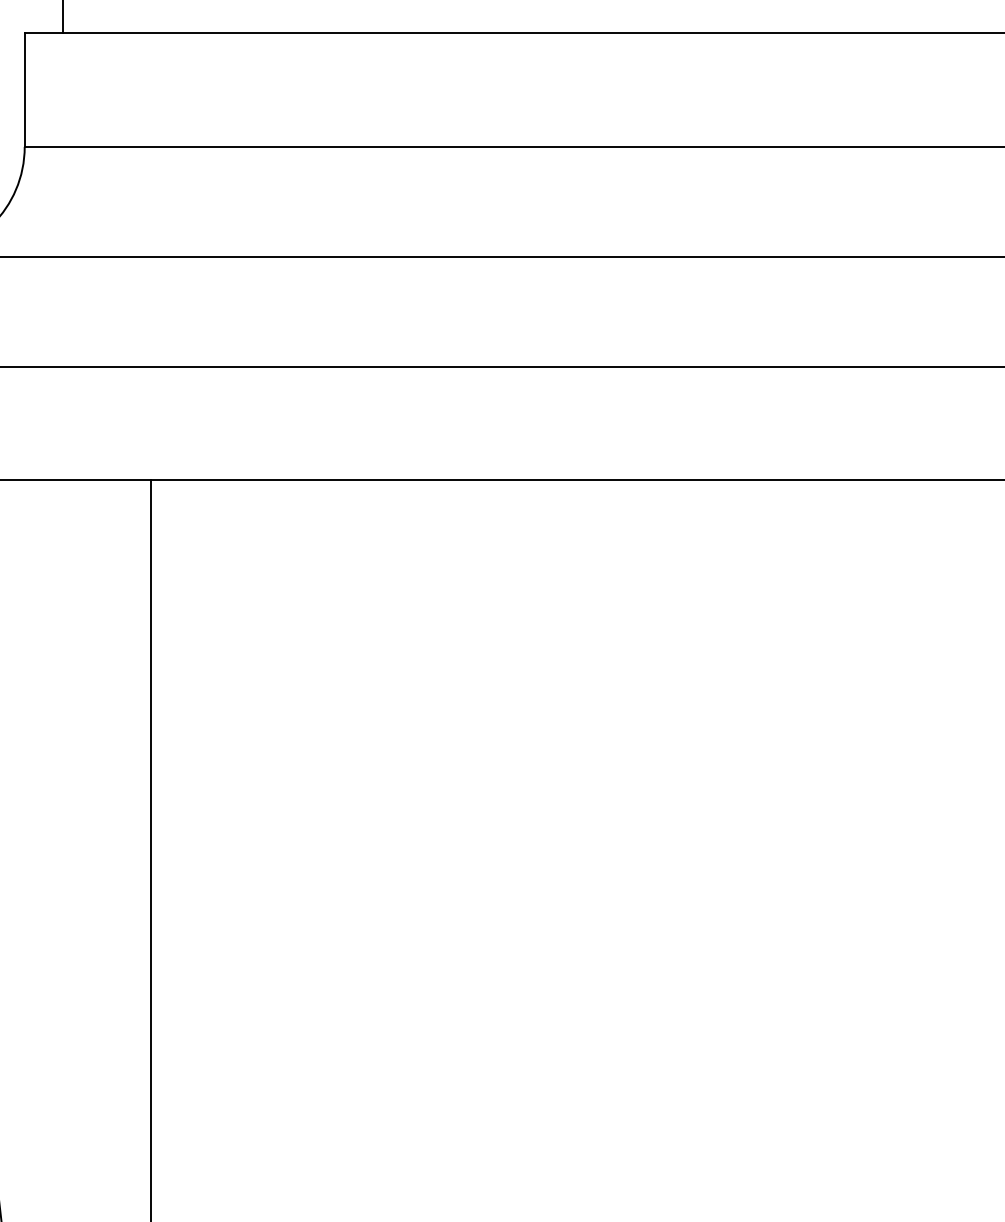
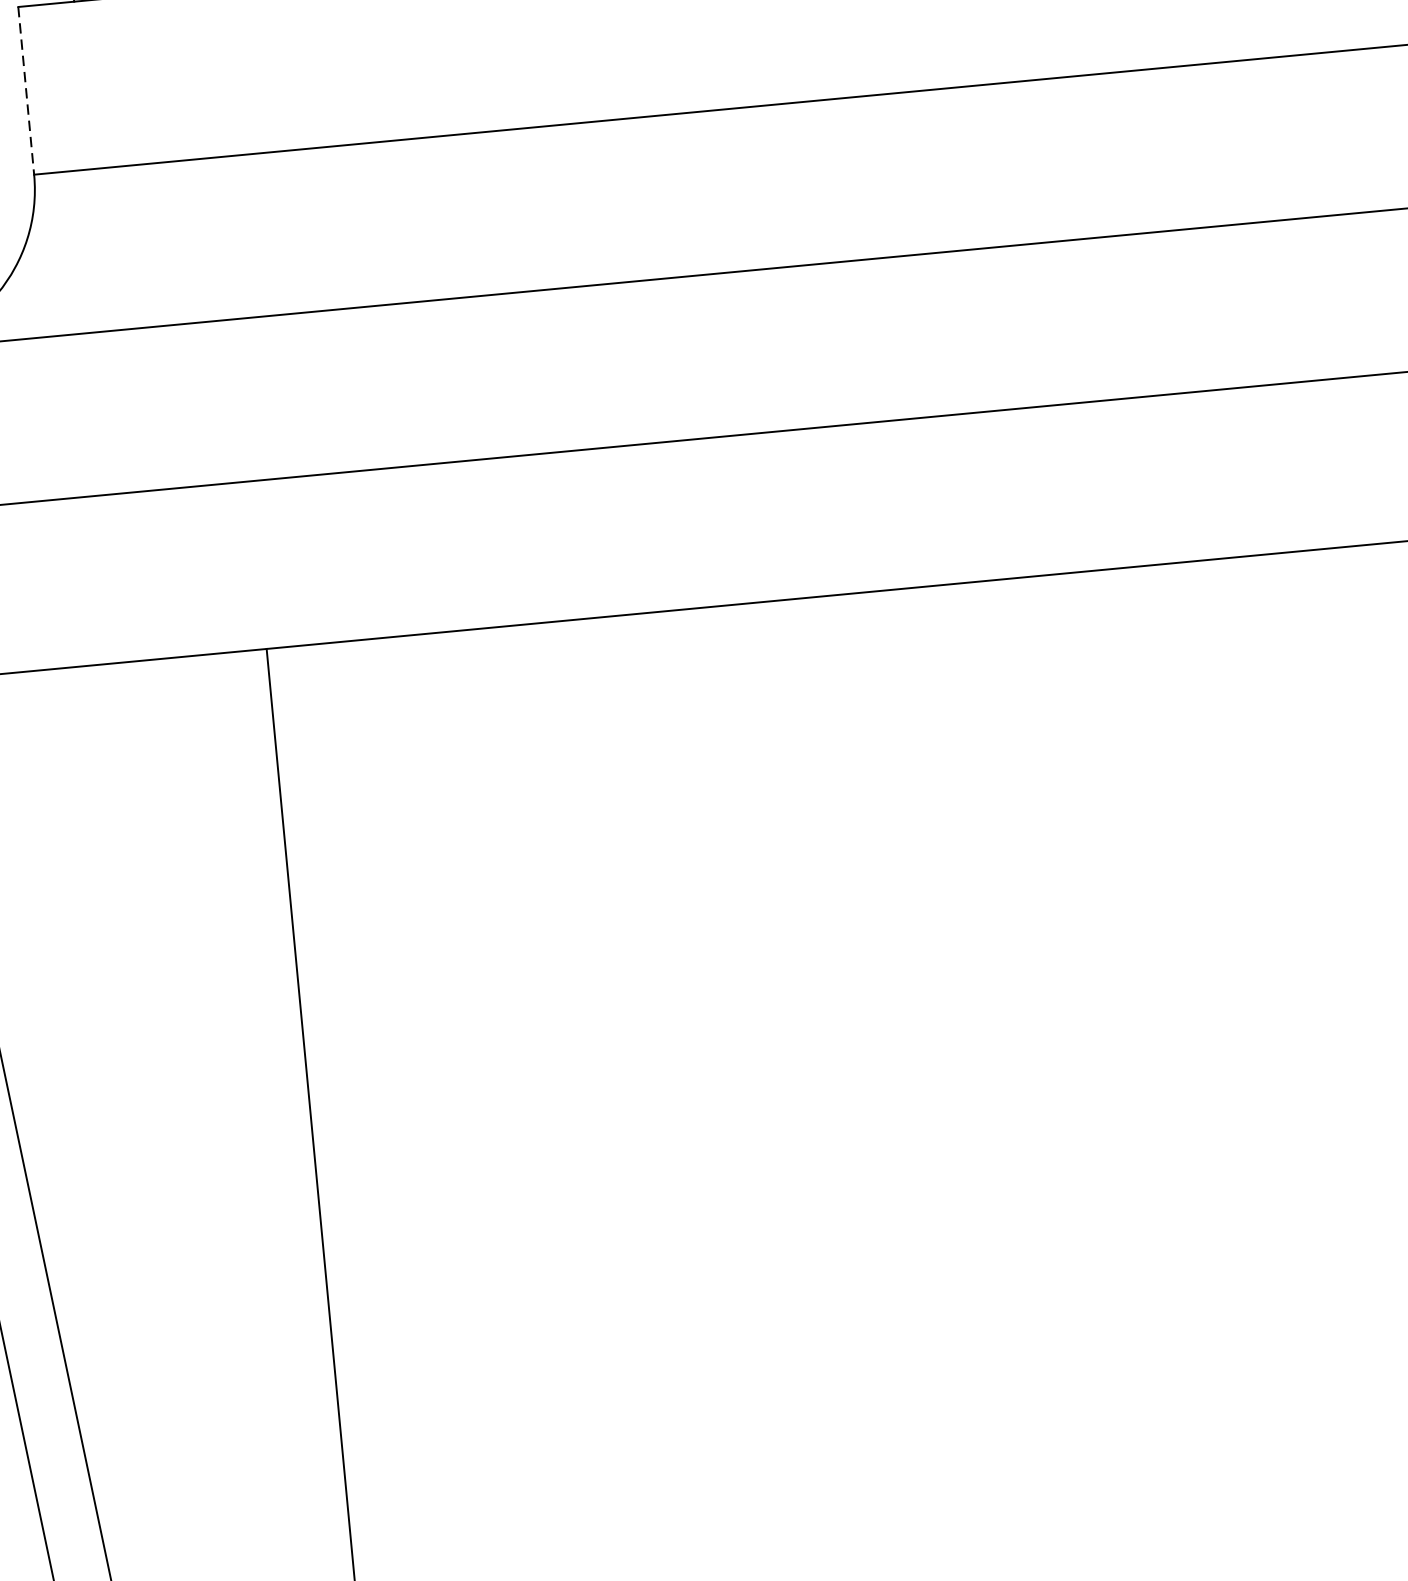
line: (24, 90) -> (25, 91), solid -> dashed

